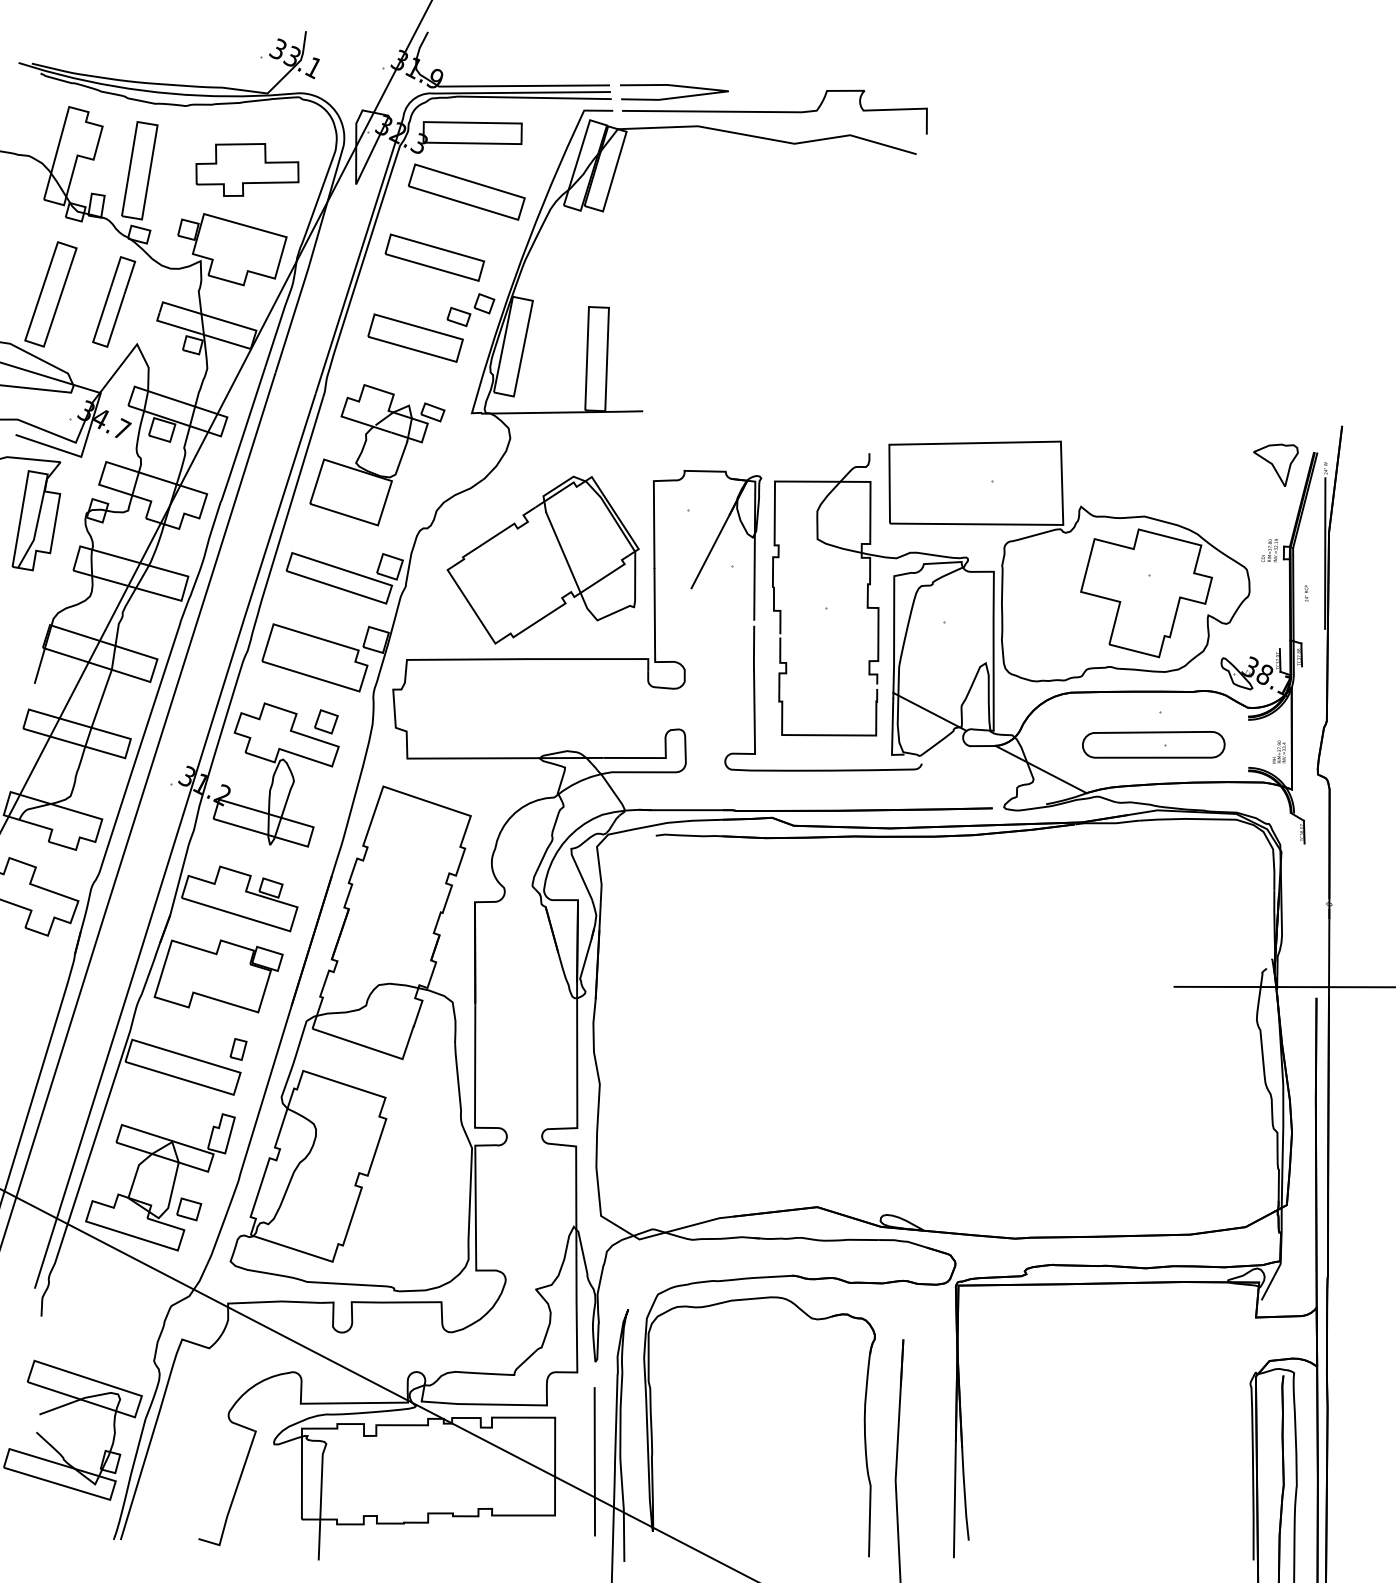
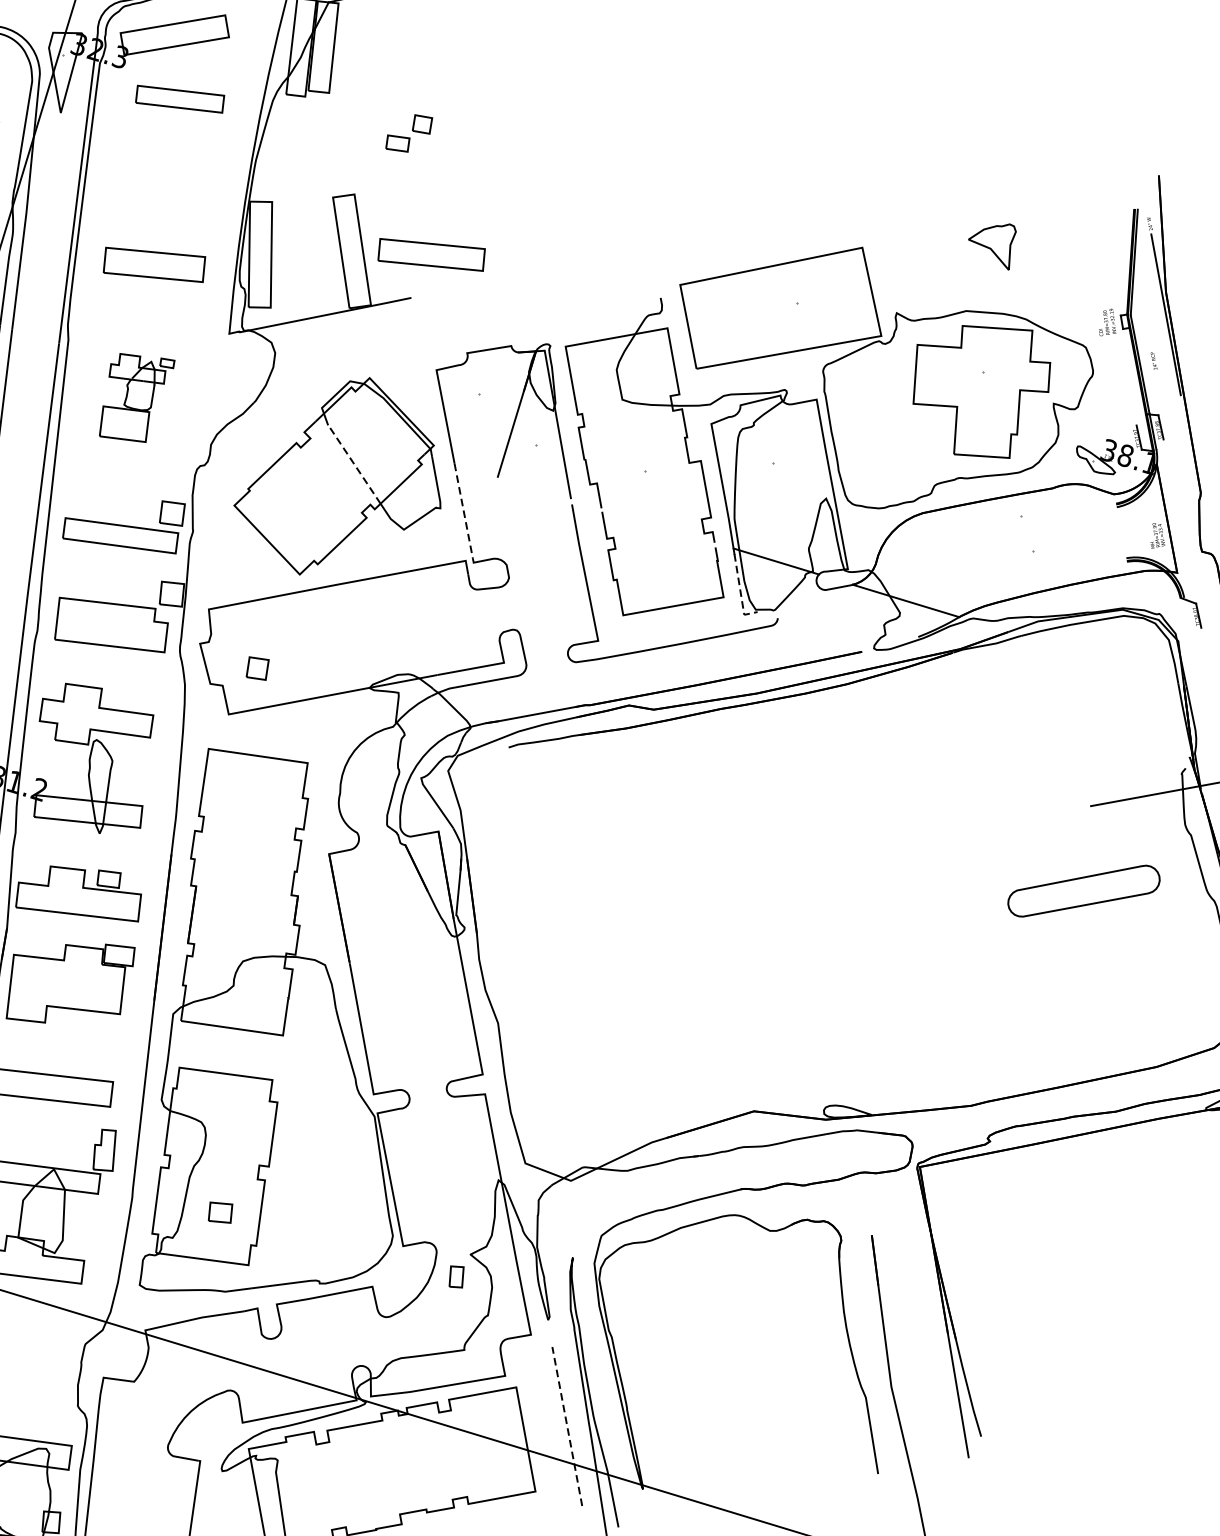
part: (466, 191) -> (179, 98), size x0.7
part: (434, 257) -> (431, 254), moved
part: (470, 310) -> (408, 134), moved
part: (377, 455) -> (137, 397), size x0.6
part: (1275, 464) -> (994, 248), moved
line: (563, 552) -> (354, 464), solid -> dashed
line: (654, 613) -> (463, 511), solid -> dashed
part: (326, 721) -> (257, 668), moved
line: (892, 734) -> (740, 592), solid -> dashed
part: (1153, 744) -> (1083, 890), moved
part: (238, 1049) -> (456, 1277), moved
part: (189, 1209) -> (220, 1212), moved
line: (594, 1461) -> (566, 1426), solid -> dashed

